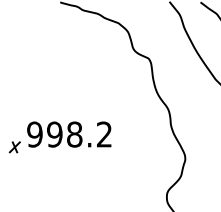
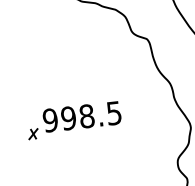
text: (104, 134) -> (114, 113), 998.2 -> 998.5

